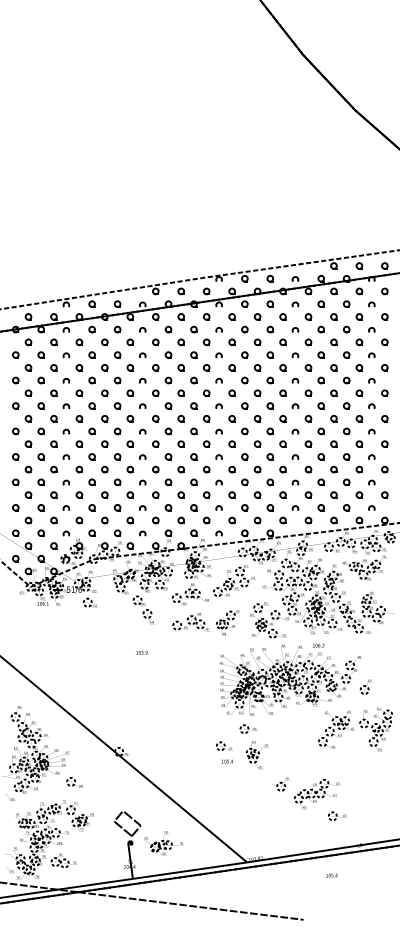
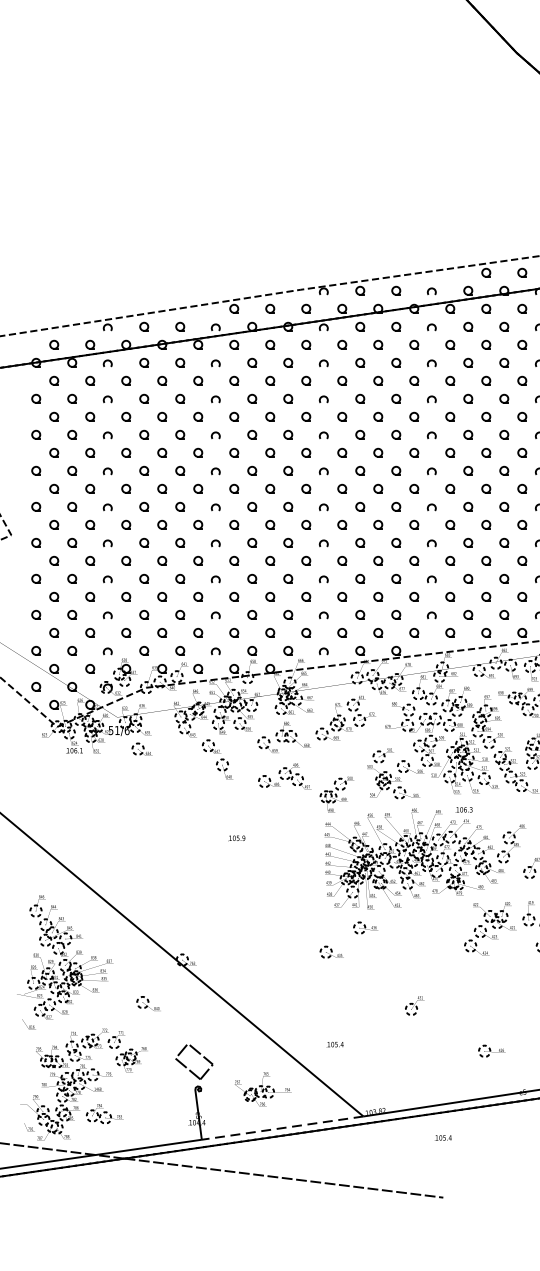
part: (227, 622) -> (335, 794), moved
text: (141, 652) -> (236, 837), moved
part: (256, 755) -> (376, 965), removed
text: (226, 761) -> (334, 1044), moved
part: (74, 782) -> (147, 1003), moved
part: (316, 794) -> (461, 1020), removed
part: (163, 843) -> (262, 1089), moved
line: (190, 870) -> (283, 1127), solid -> dashed
text: (331, 875) -> (443, 1137), moved

